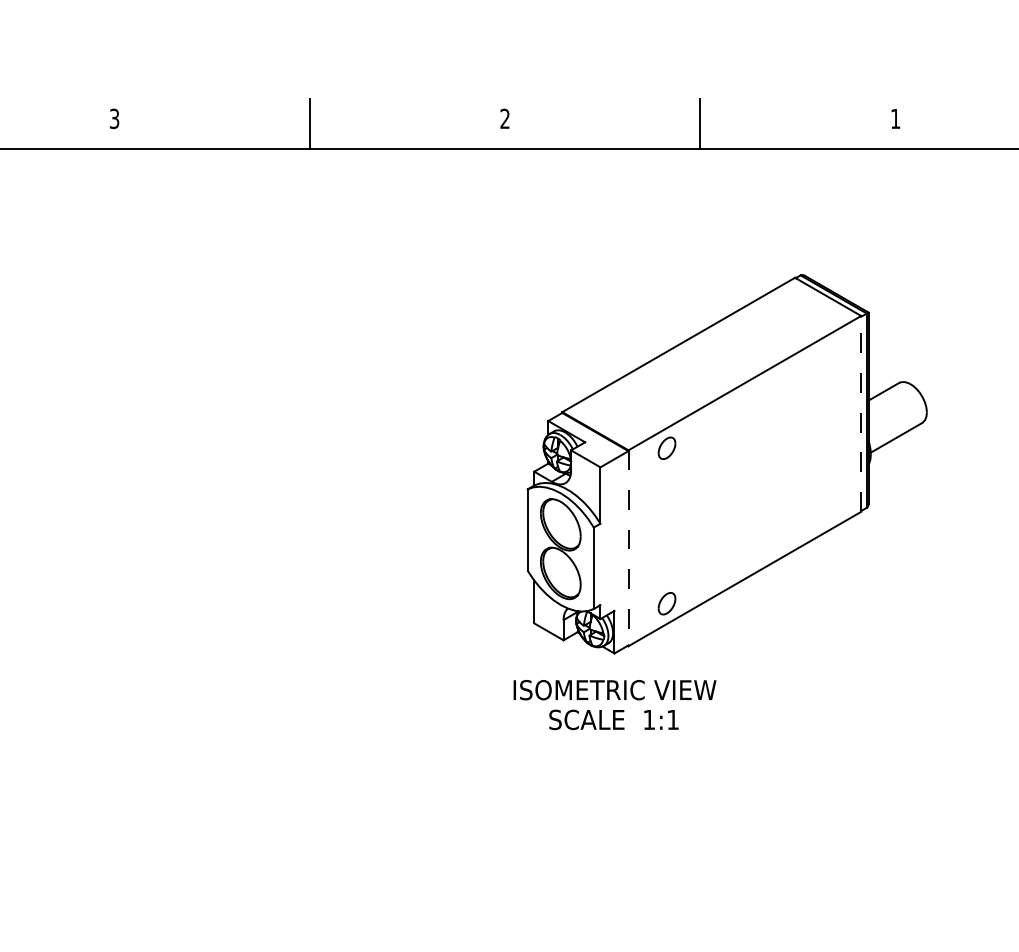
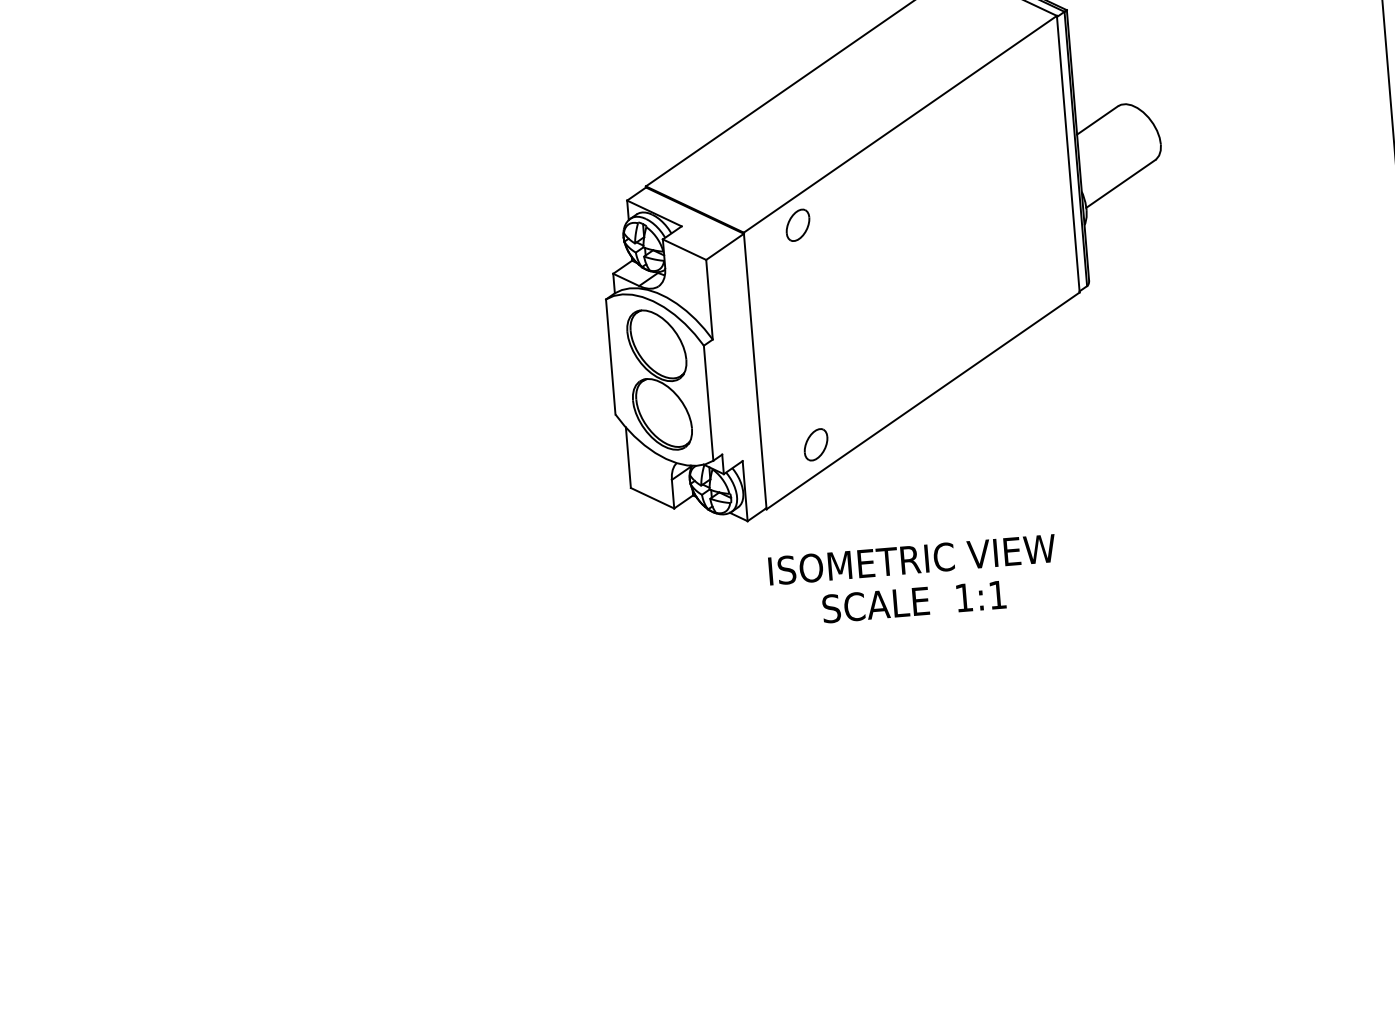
line: (861, 413) -> (1068, 153), dashed -> solid
line: (628, 548) -> (755, 371), dashed -> solid
text: (614, 705) -> (913, 581), moved

